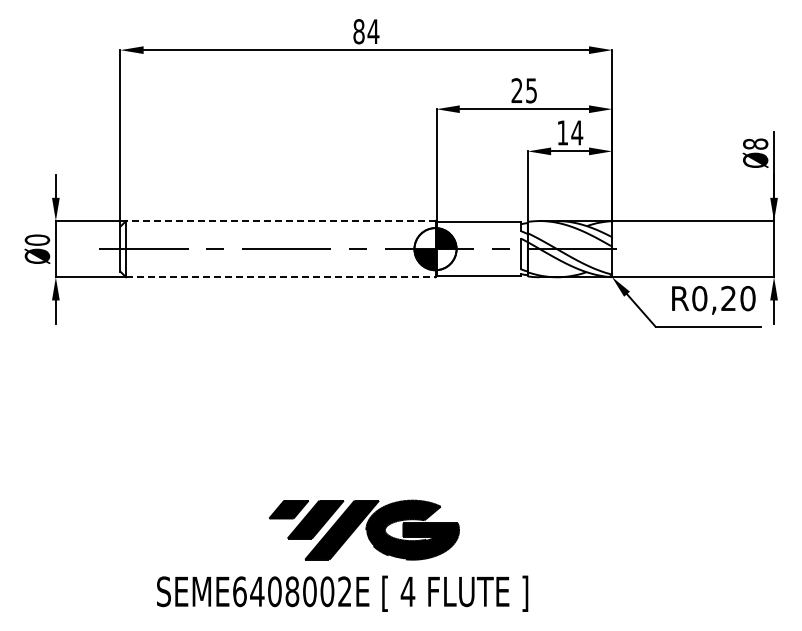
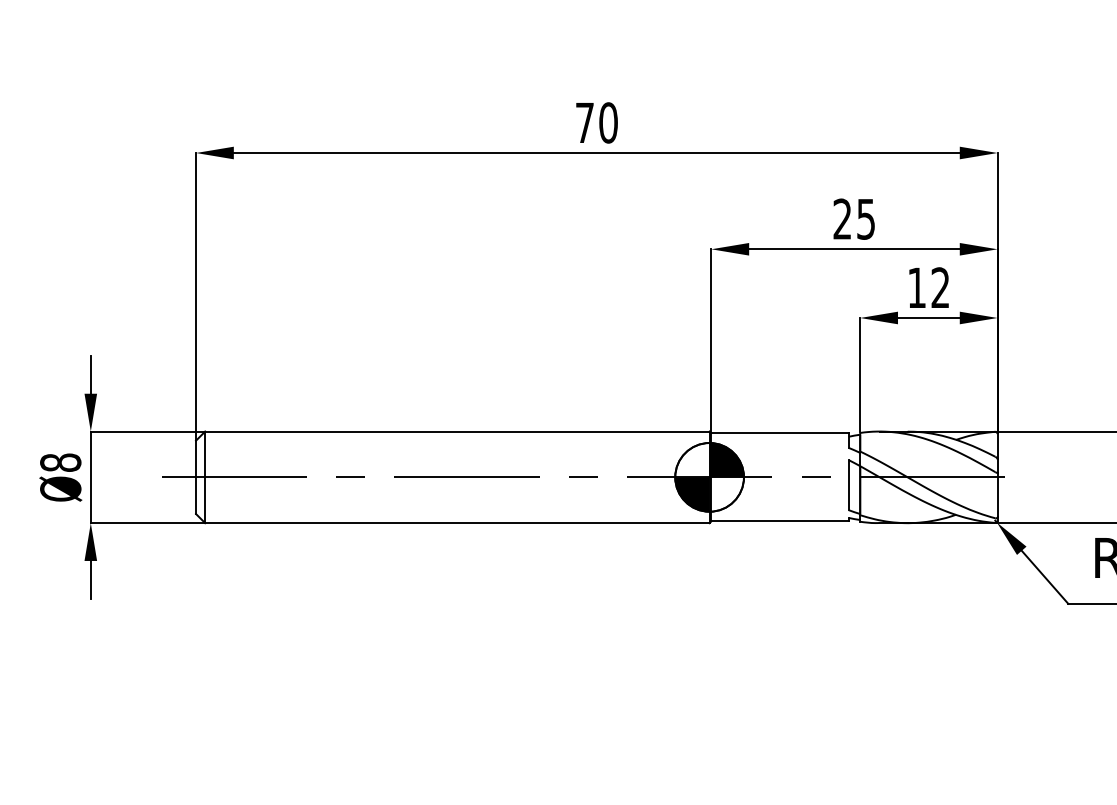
text: (366, 31) -> (597, 122), 84 -> 70
text: (577, 132) -> (941, 287), 14 -> 12
line: (280, 221) -> (456, 432), dashed -> solid
text: (37, 239) -> (60, 461), Ø0 -> Ø8
line: (280, 277) -> (456, 523), dashed -> solid

